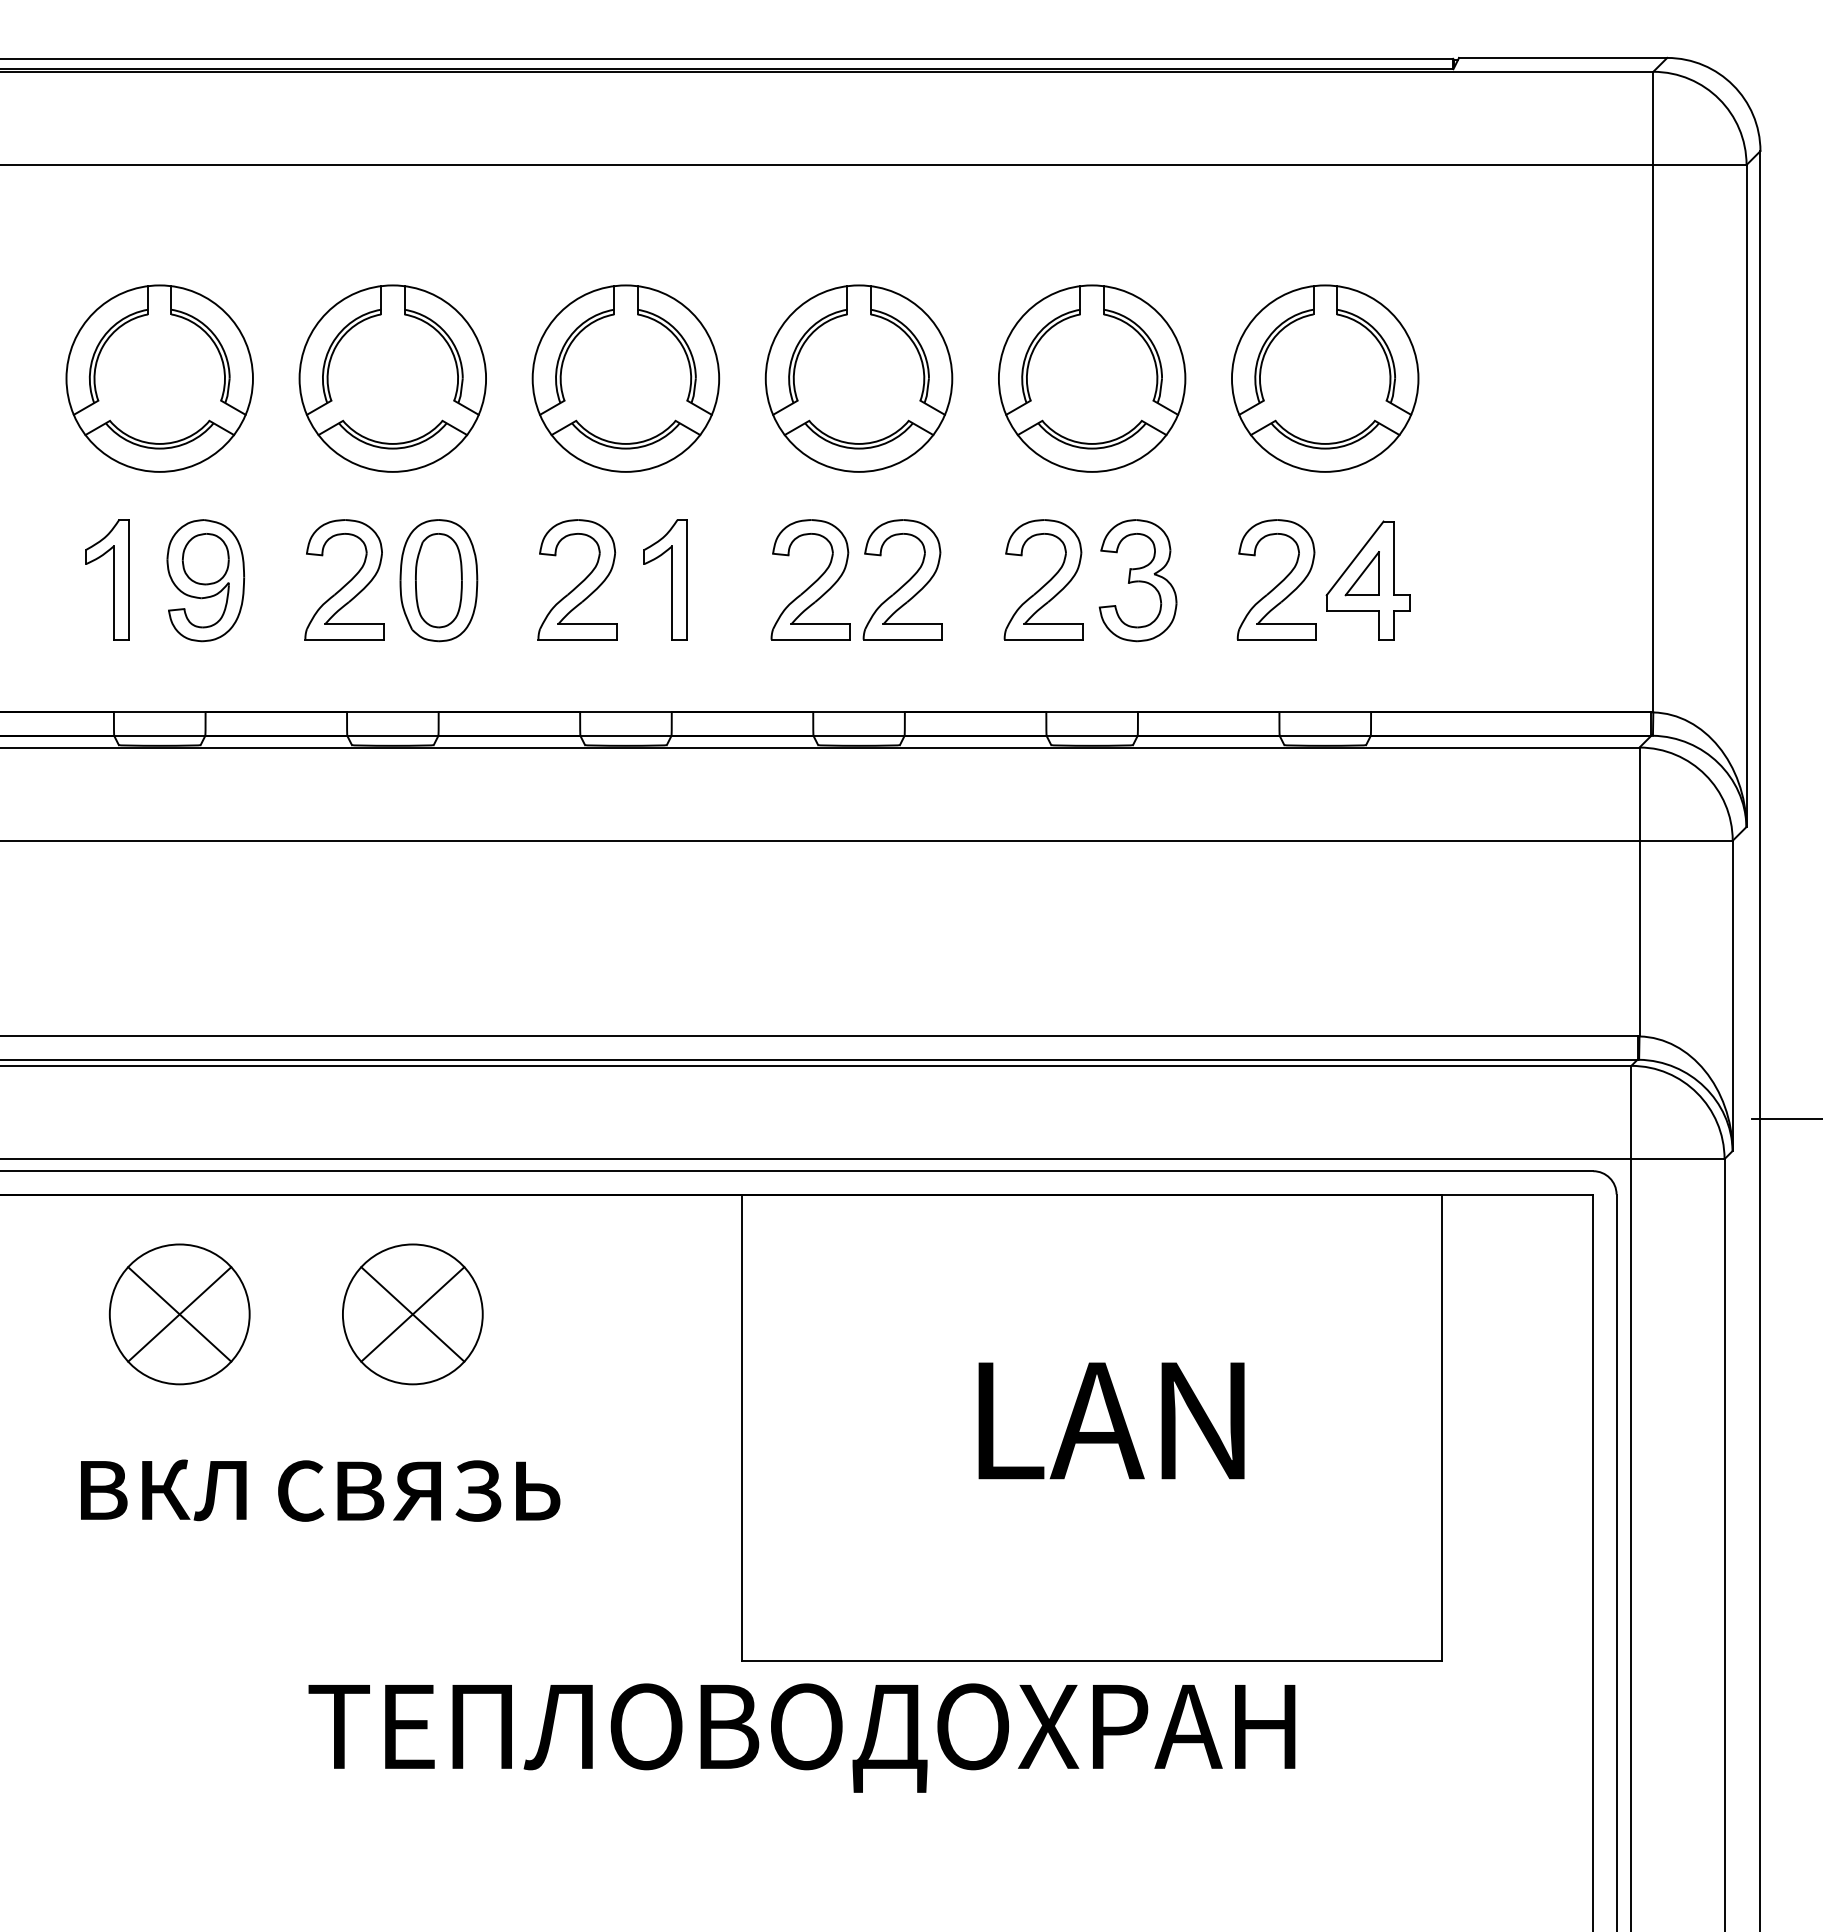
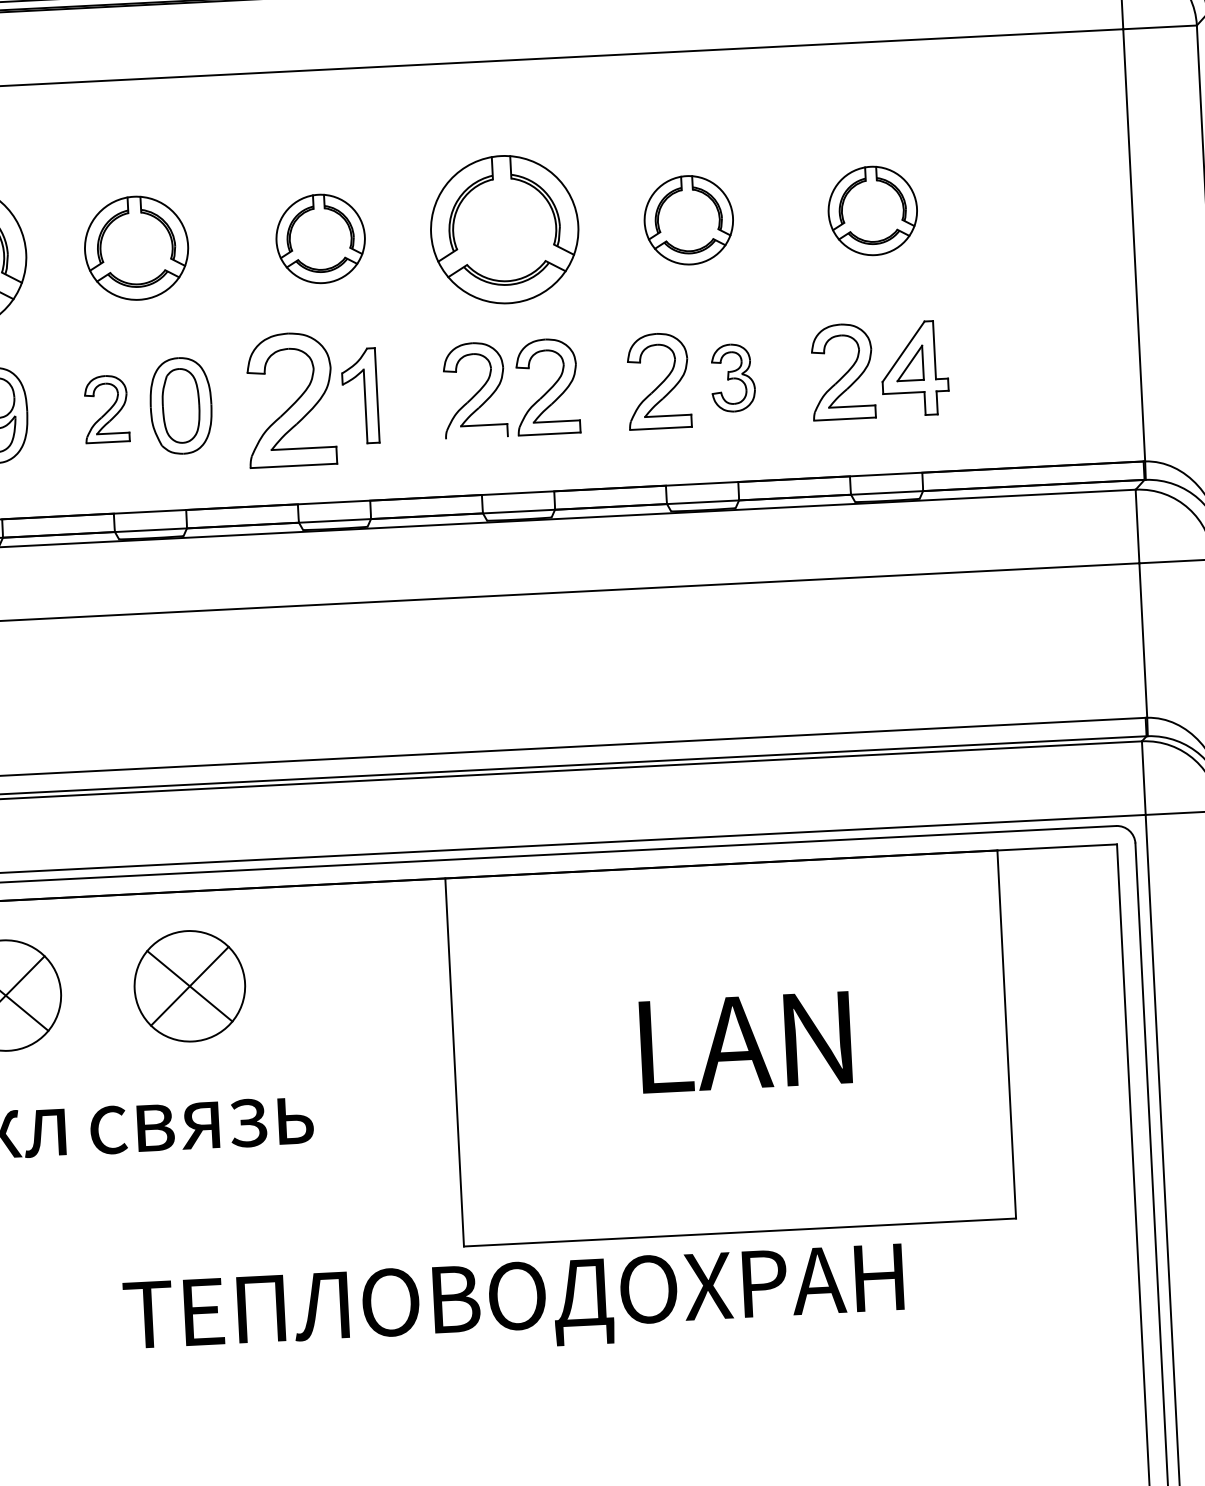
part: (392, 378) -> (136, 248), size x0.7
part: (625, 378) -> (320, 238), size x0.6
part: (1092, 378) -> (689, 220), size x0.6
part: (1325, 378) -> (872, 210), size x0.6
part: (344, 579) -> (106, 408), size x0.7
part: (577, 579) -> (290, 399), size x1.4
part: (1137, 580) -> (732, 377), size x0.7
line: (810, 639) -> (476, 437), removed

